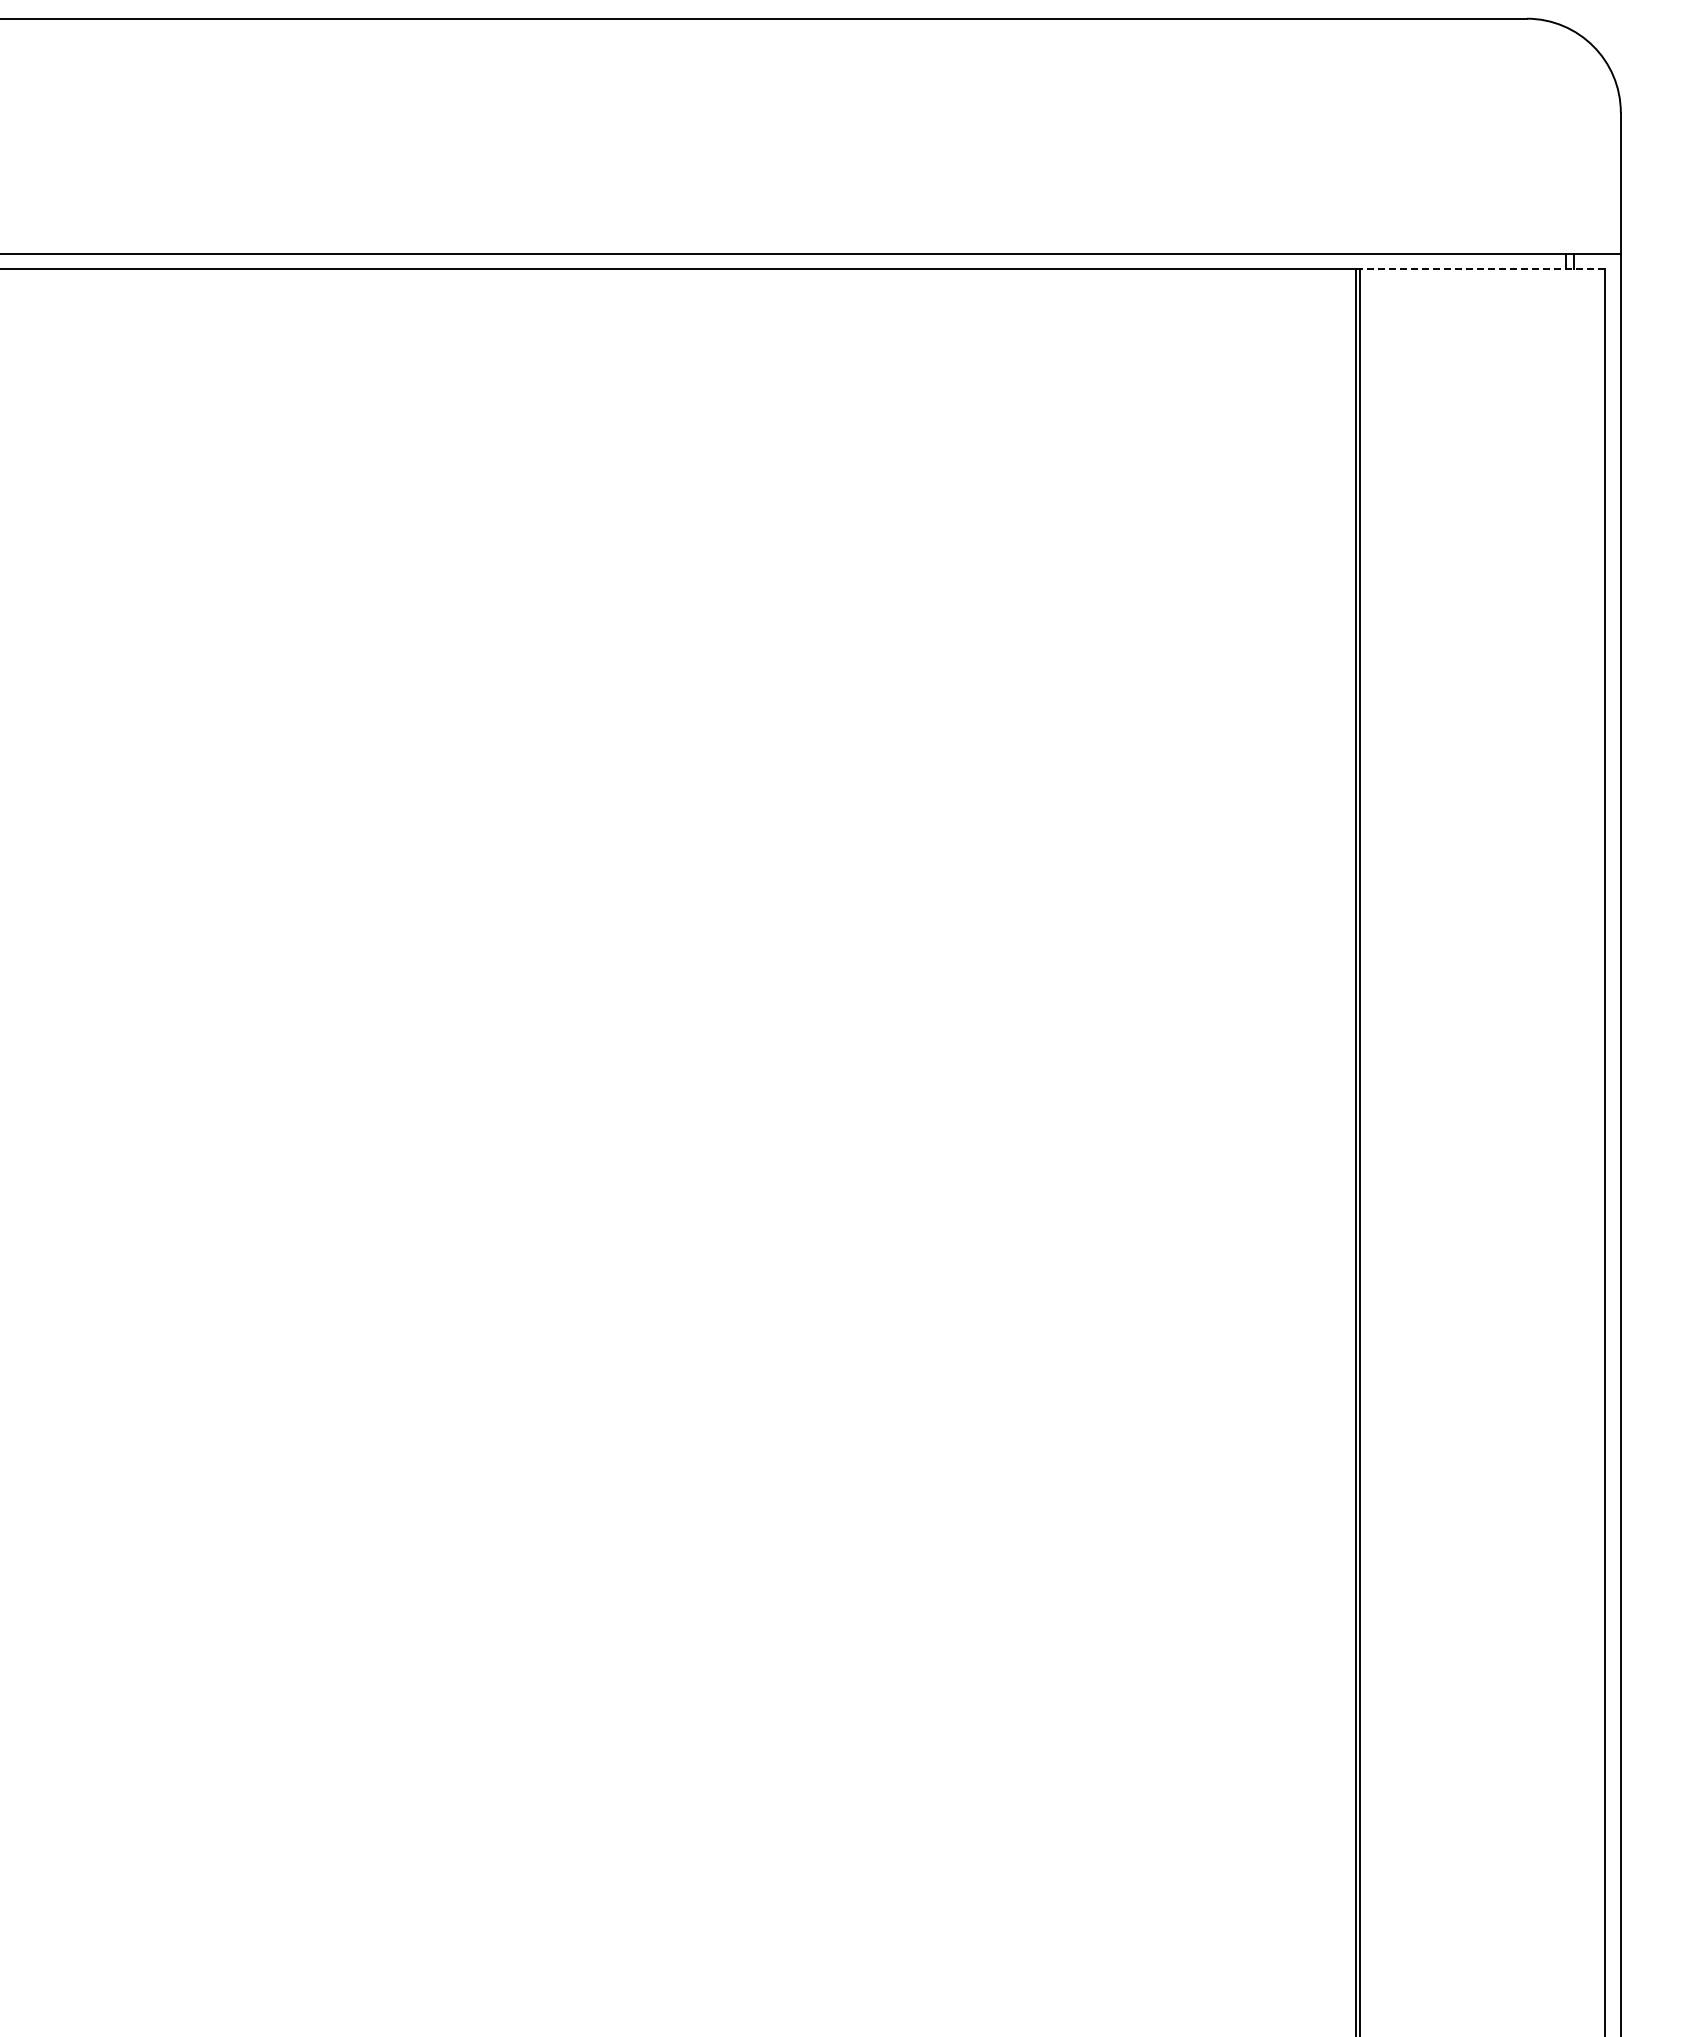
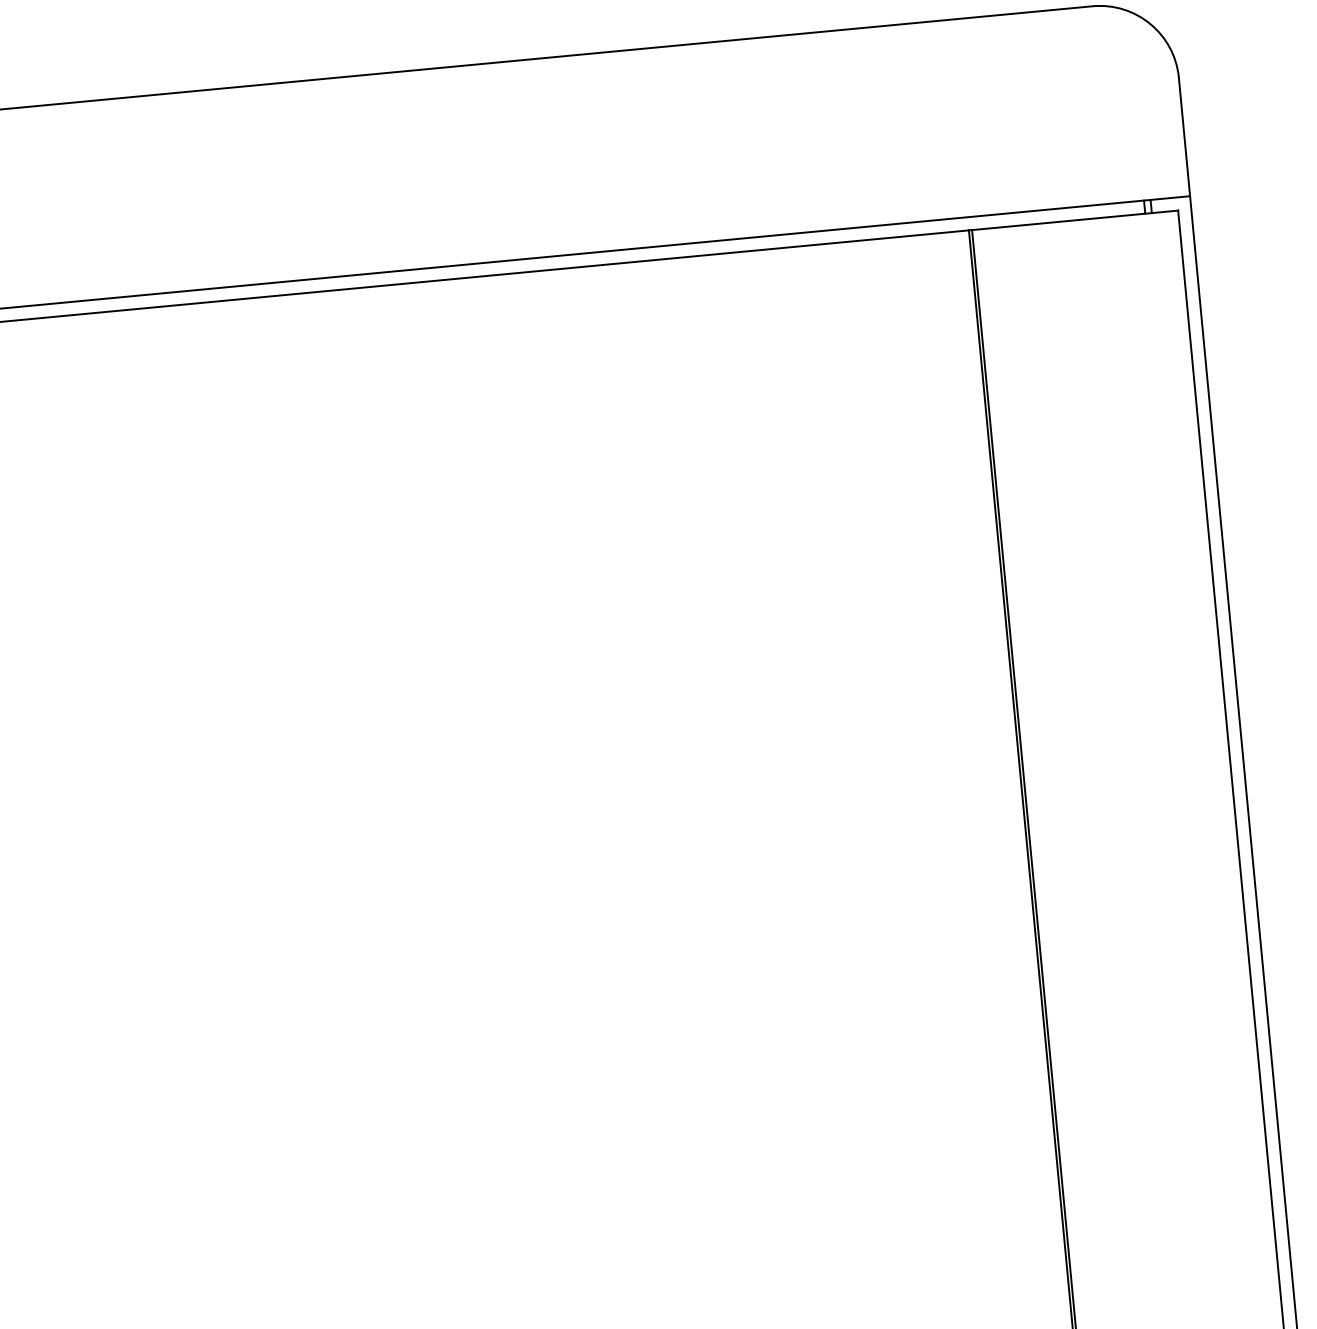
line: (1480, 269) -> (1073, 220), dashed -> solid

